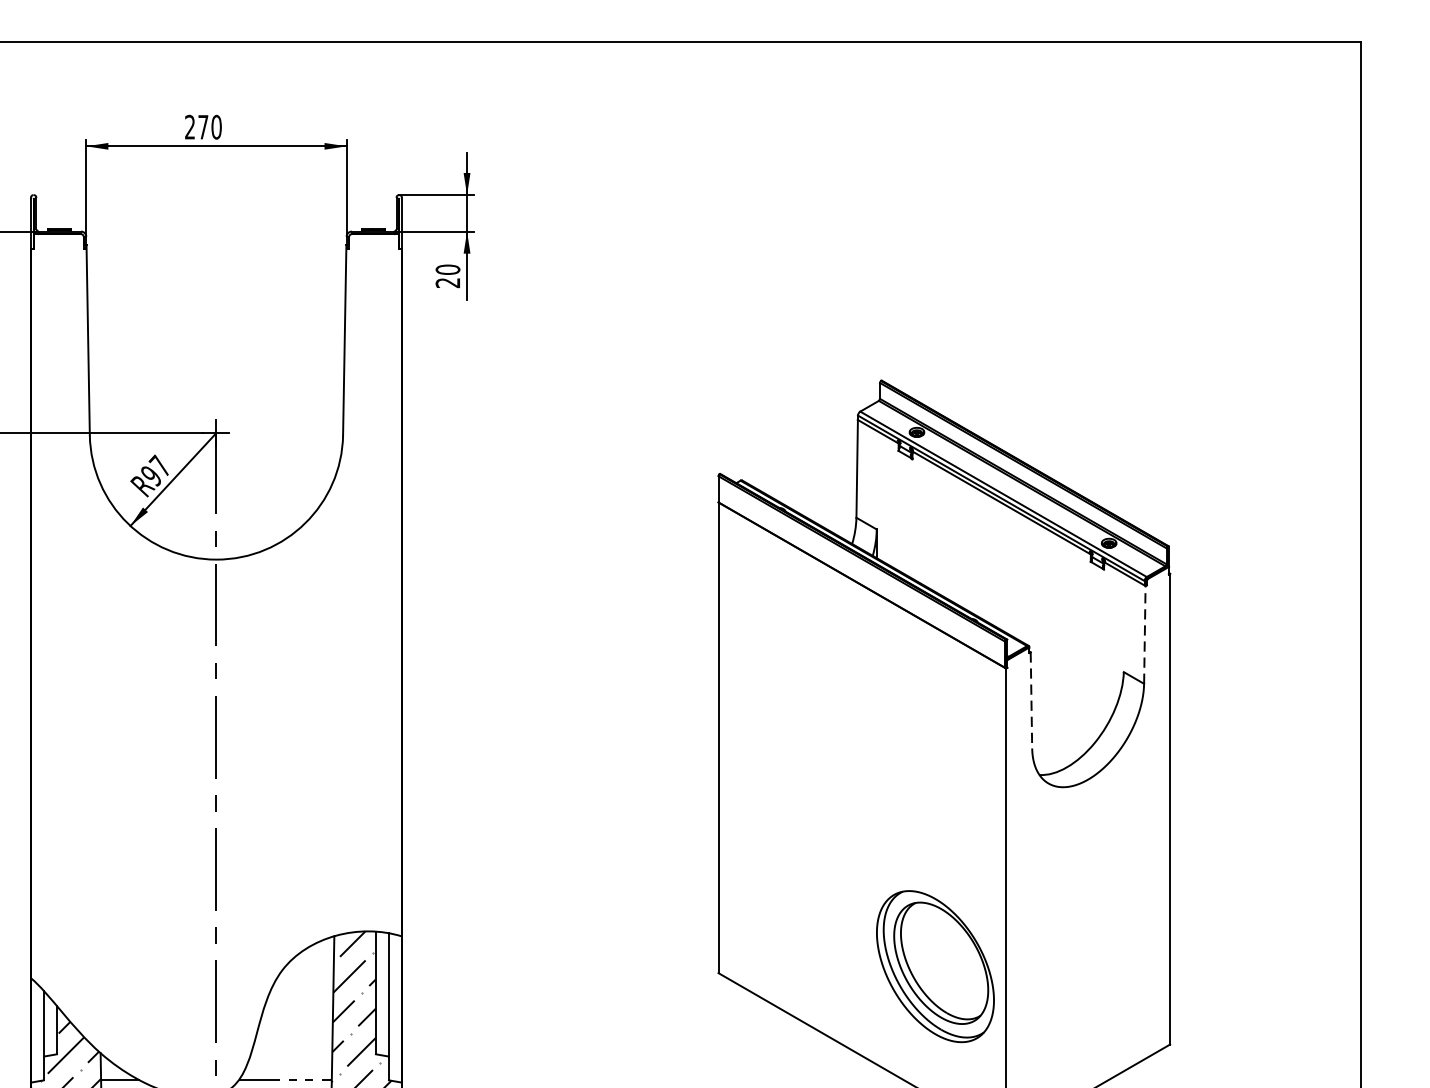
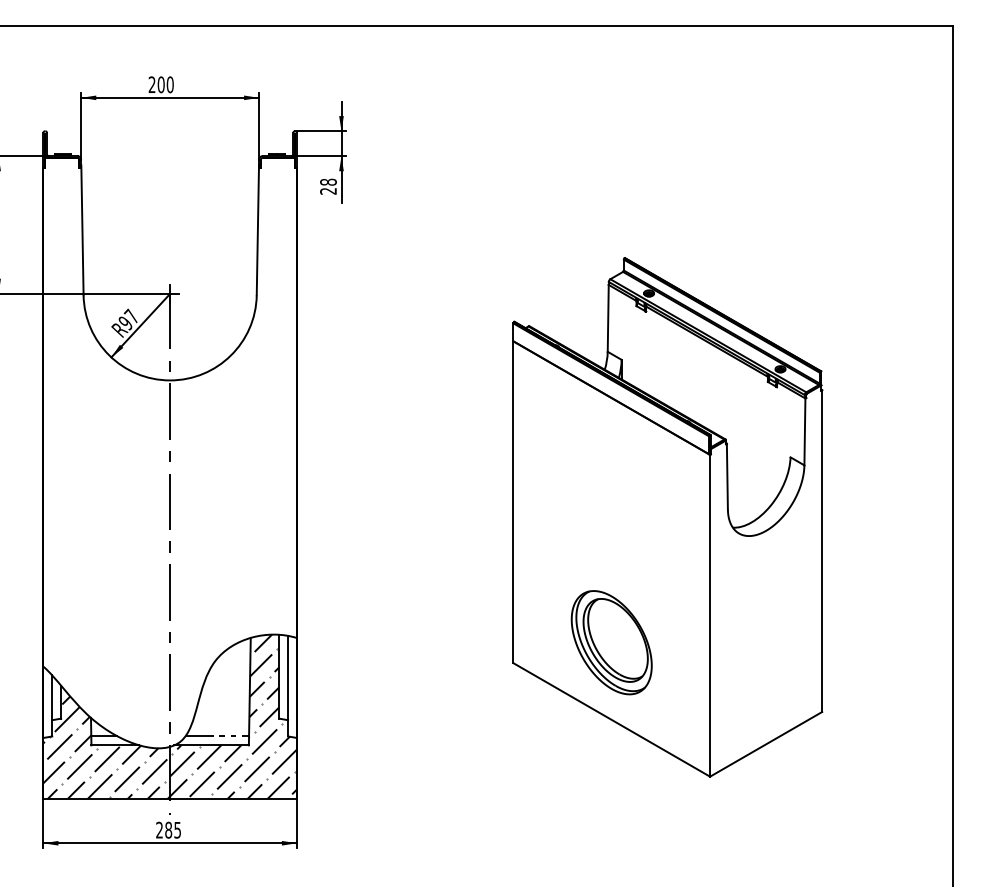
text: (202, 126) -> (160, 84), 270 -> 200
text: (448, 268) -> (328, 181), 20 -> 28
line: (1144, 634) -> (804, 431), dashed -> solid
line: (1031, 700) -> (727, 476), dashed -> solid
part: (935, 966) -> (611, 642), moved

